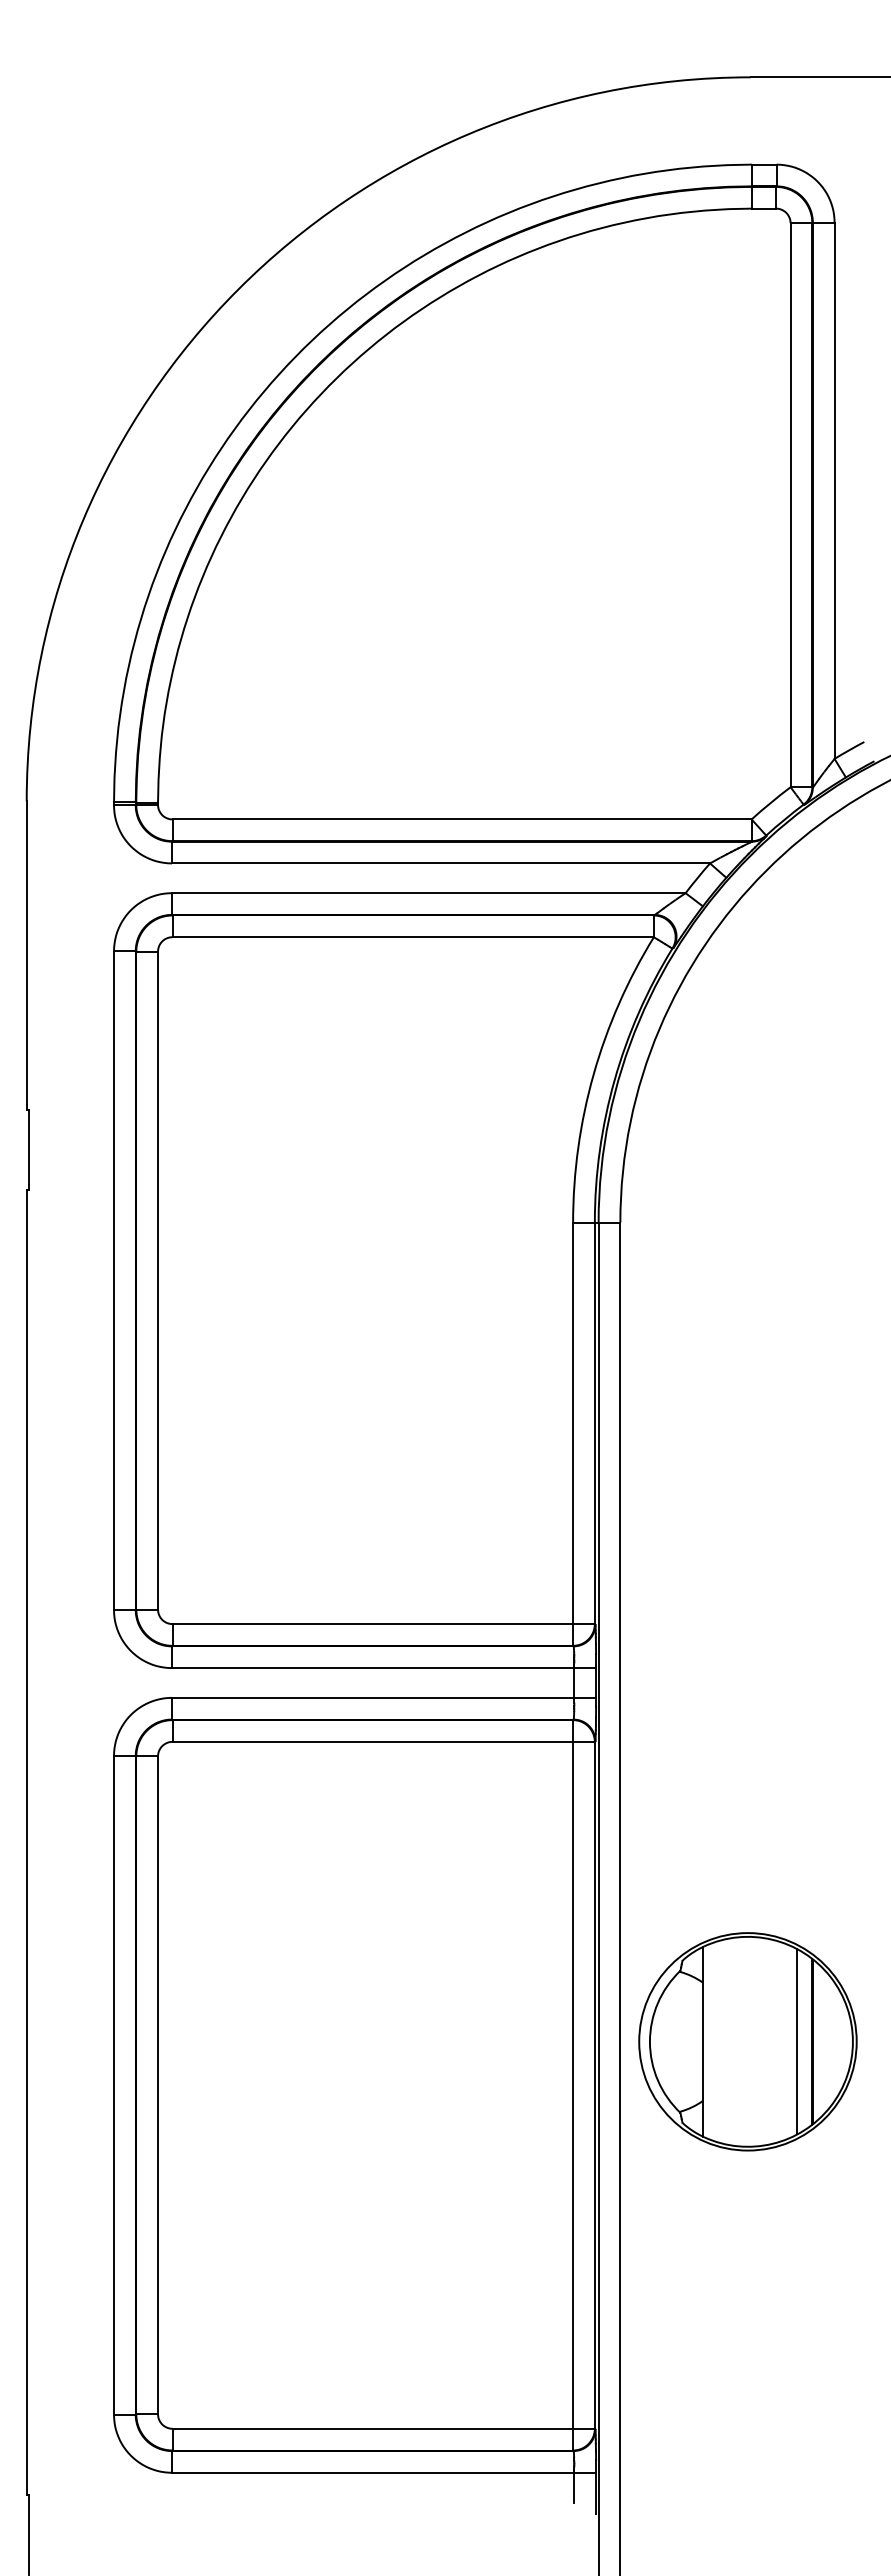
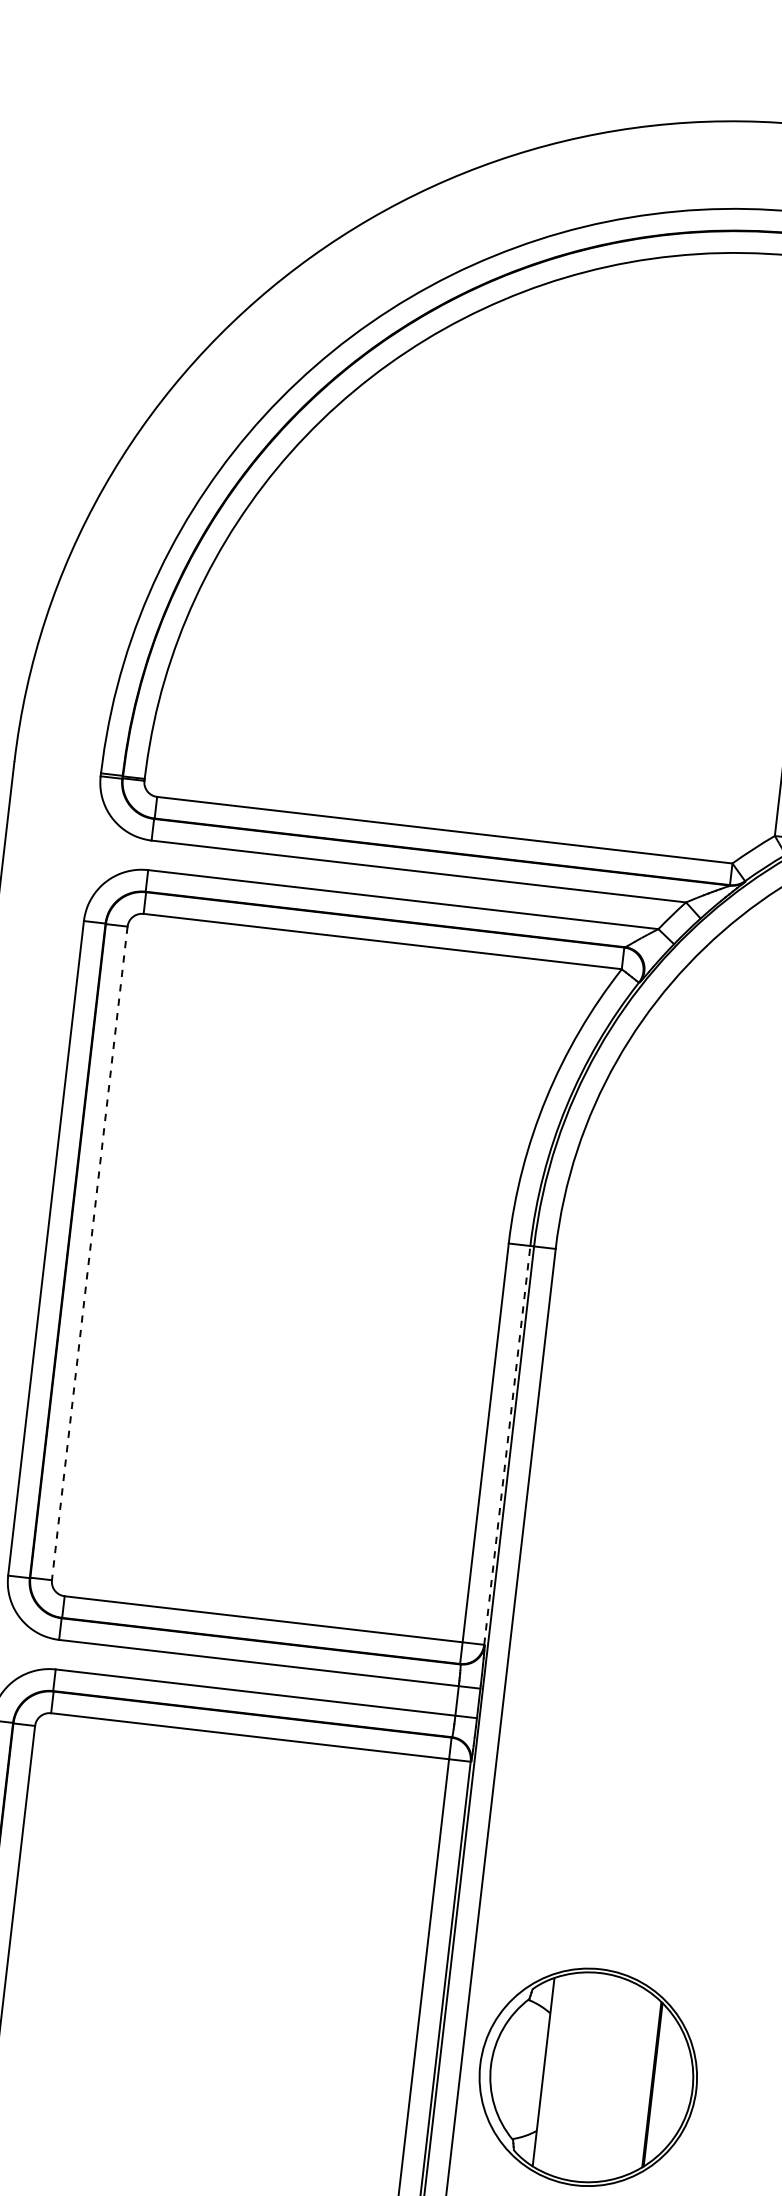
line: (158, 1280) -> (90, 1253), solid -> dashed
line: (594, 1423) -> (506, 1445), solid -> dashed
line: (797, 2041) -> (637, 2082), removed

